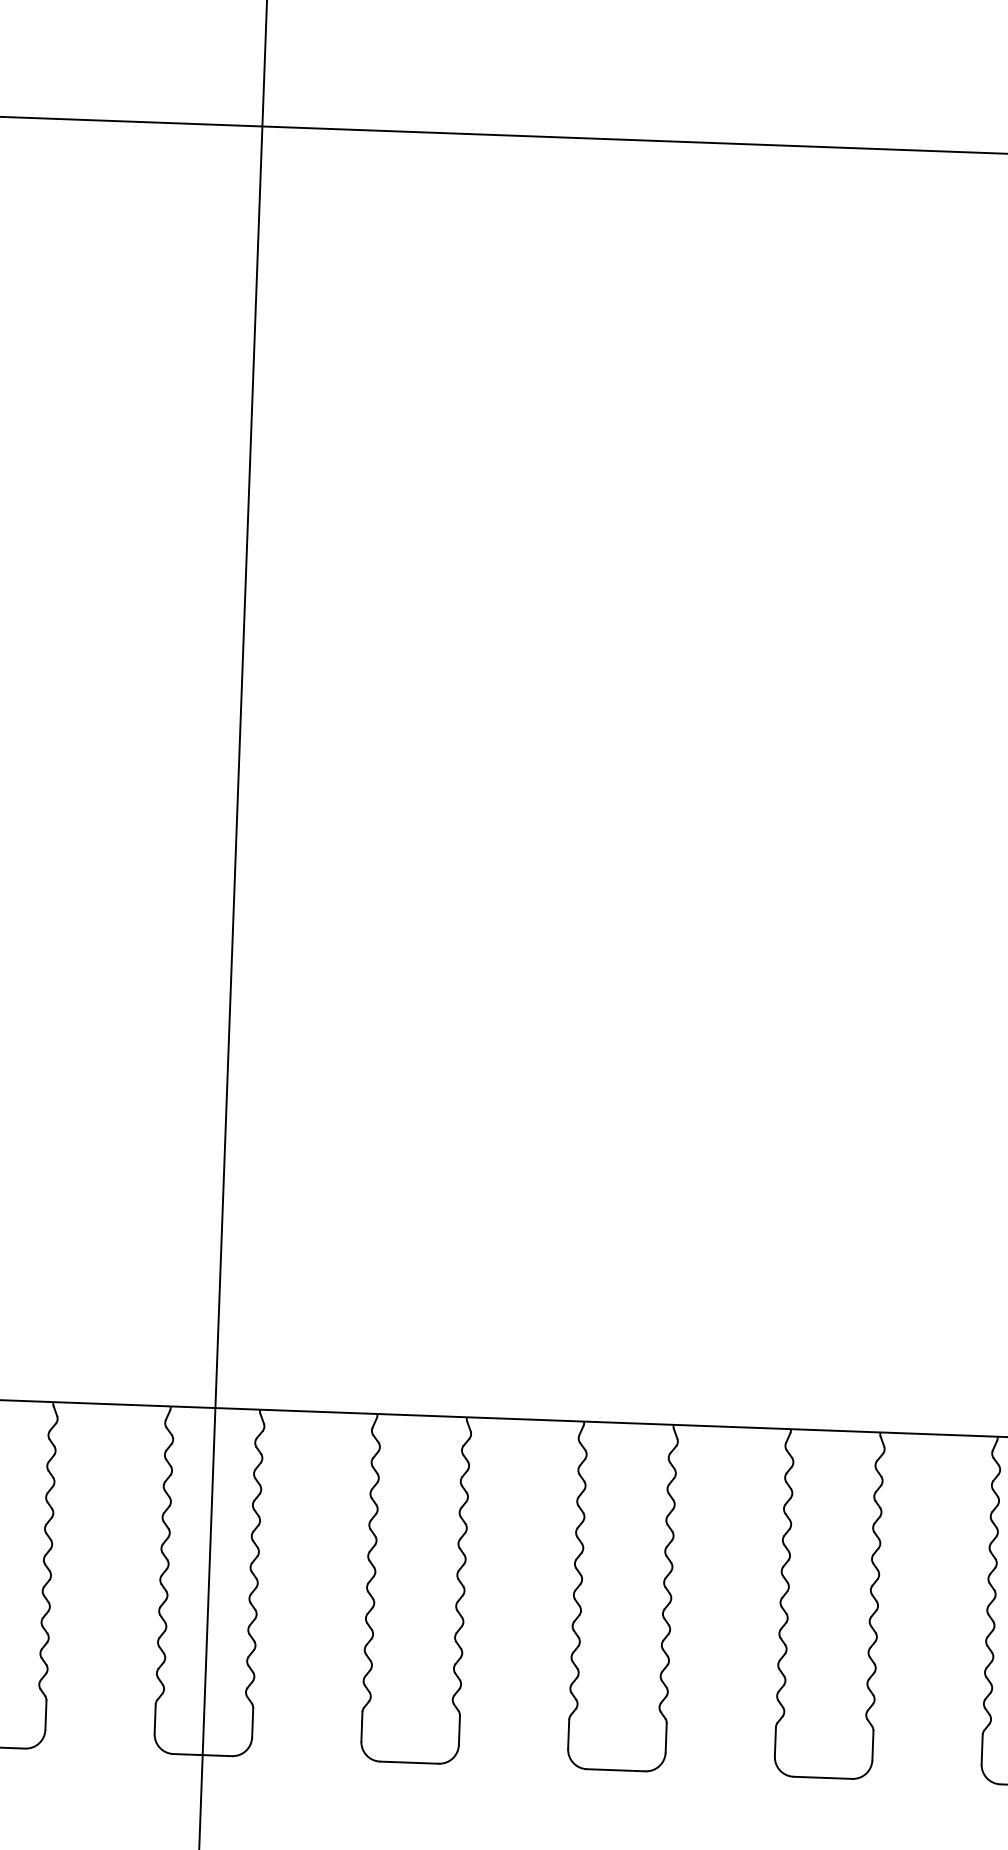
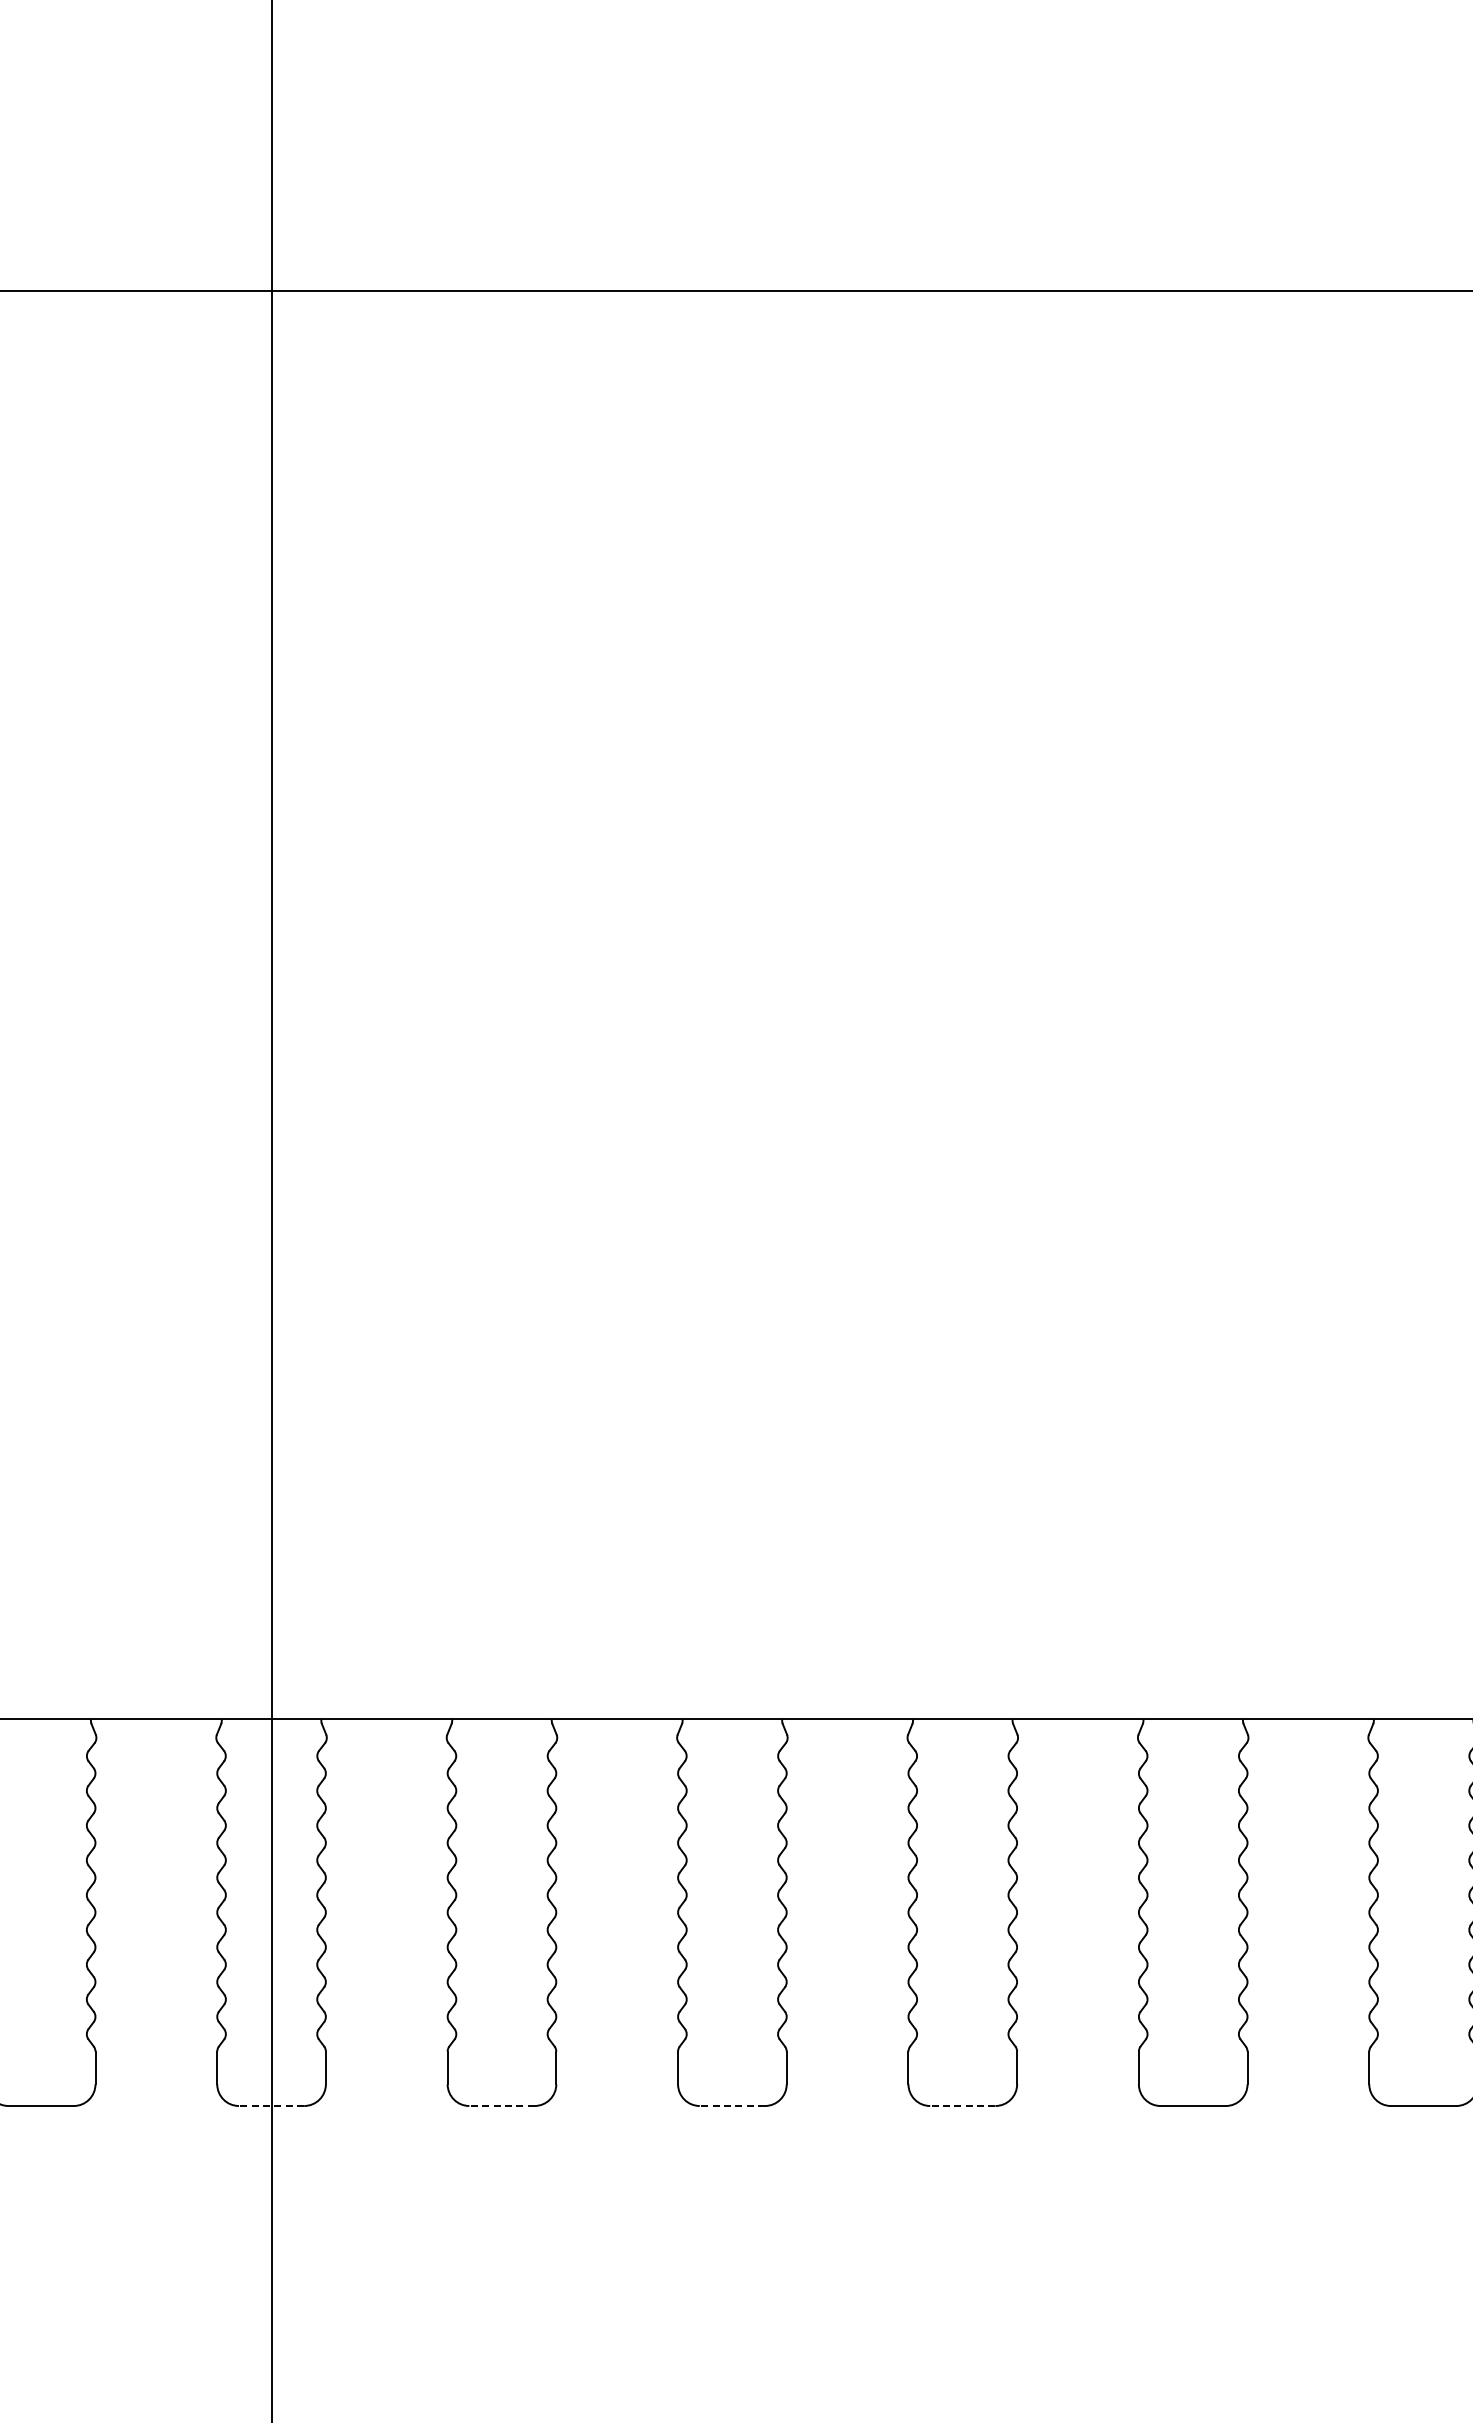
line: (202, 1755) -> (271, 2106), solid -> dashed
line: (408, 1763) -> (501, 2106), solid -> dashed
line: (616, 1770) -> (732, 2106), solid -> dashed
line: (822, 1778) -> (962, 2106), solid -> dashed

